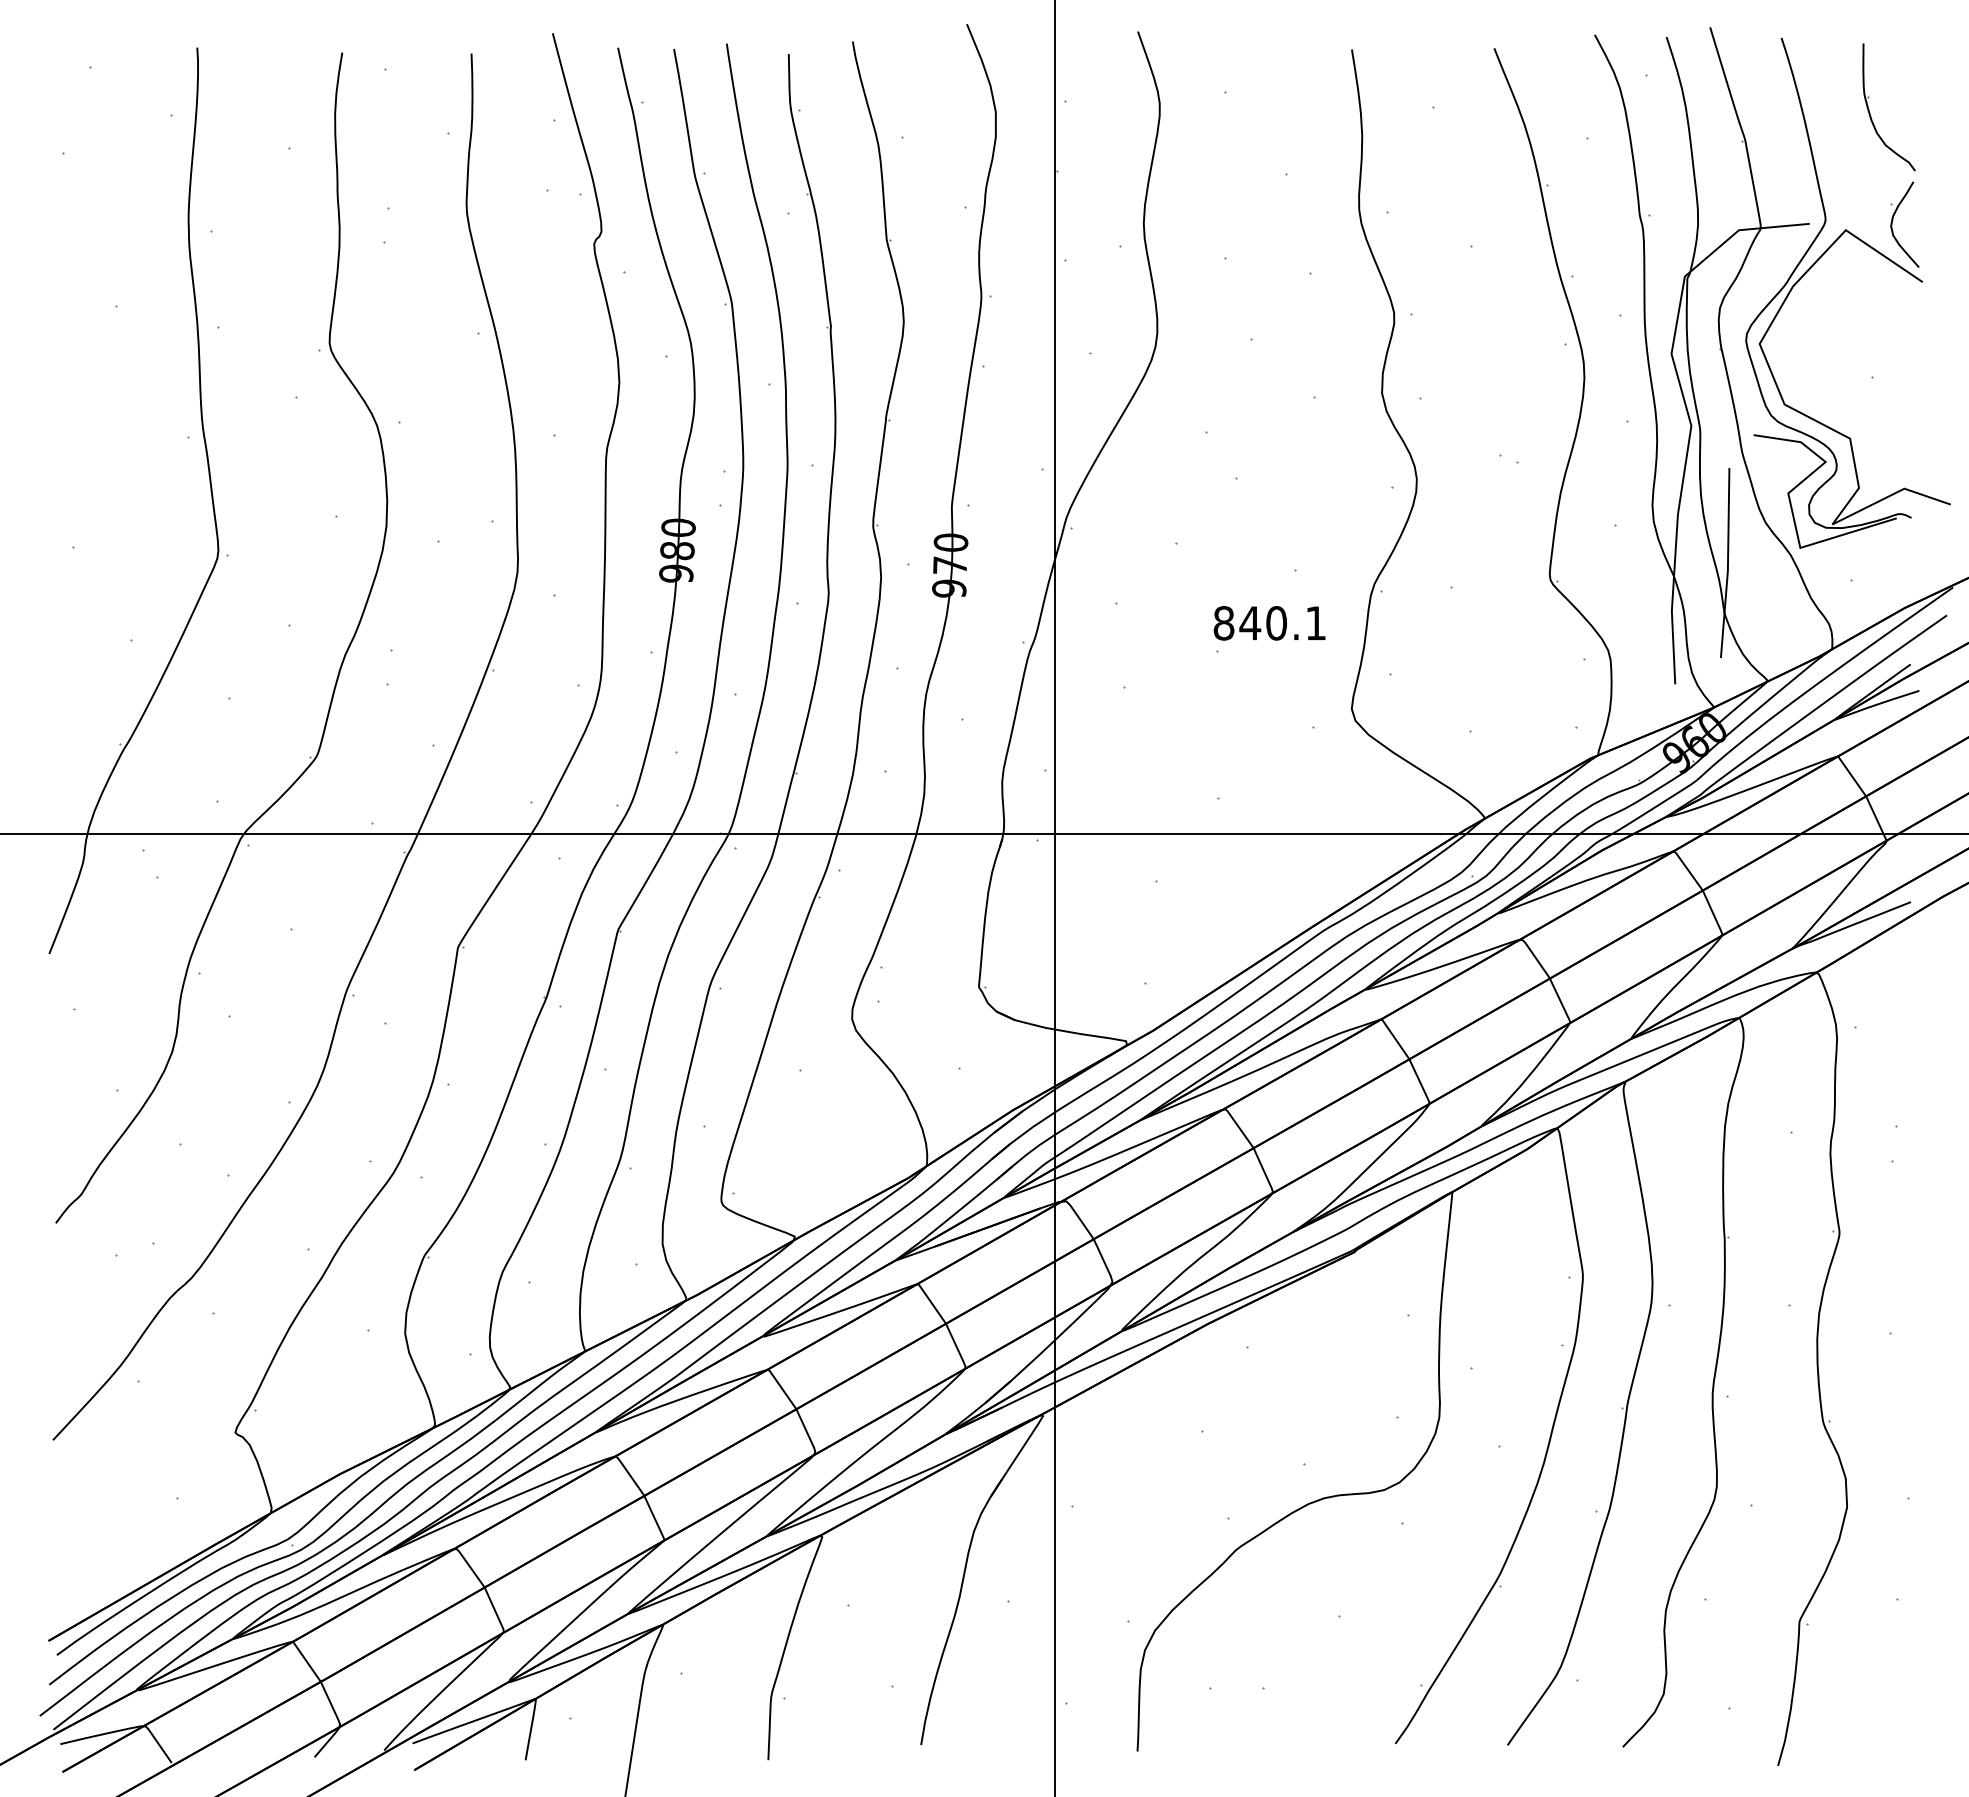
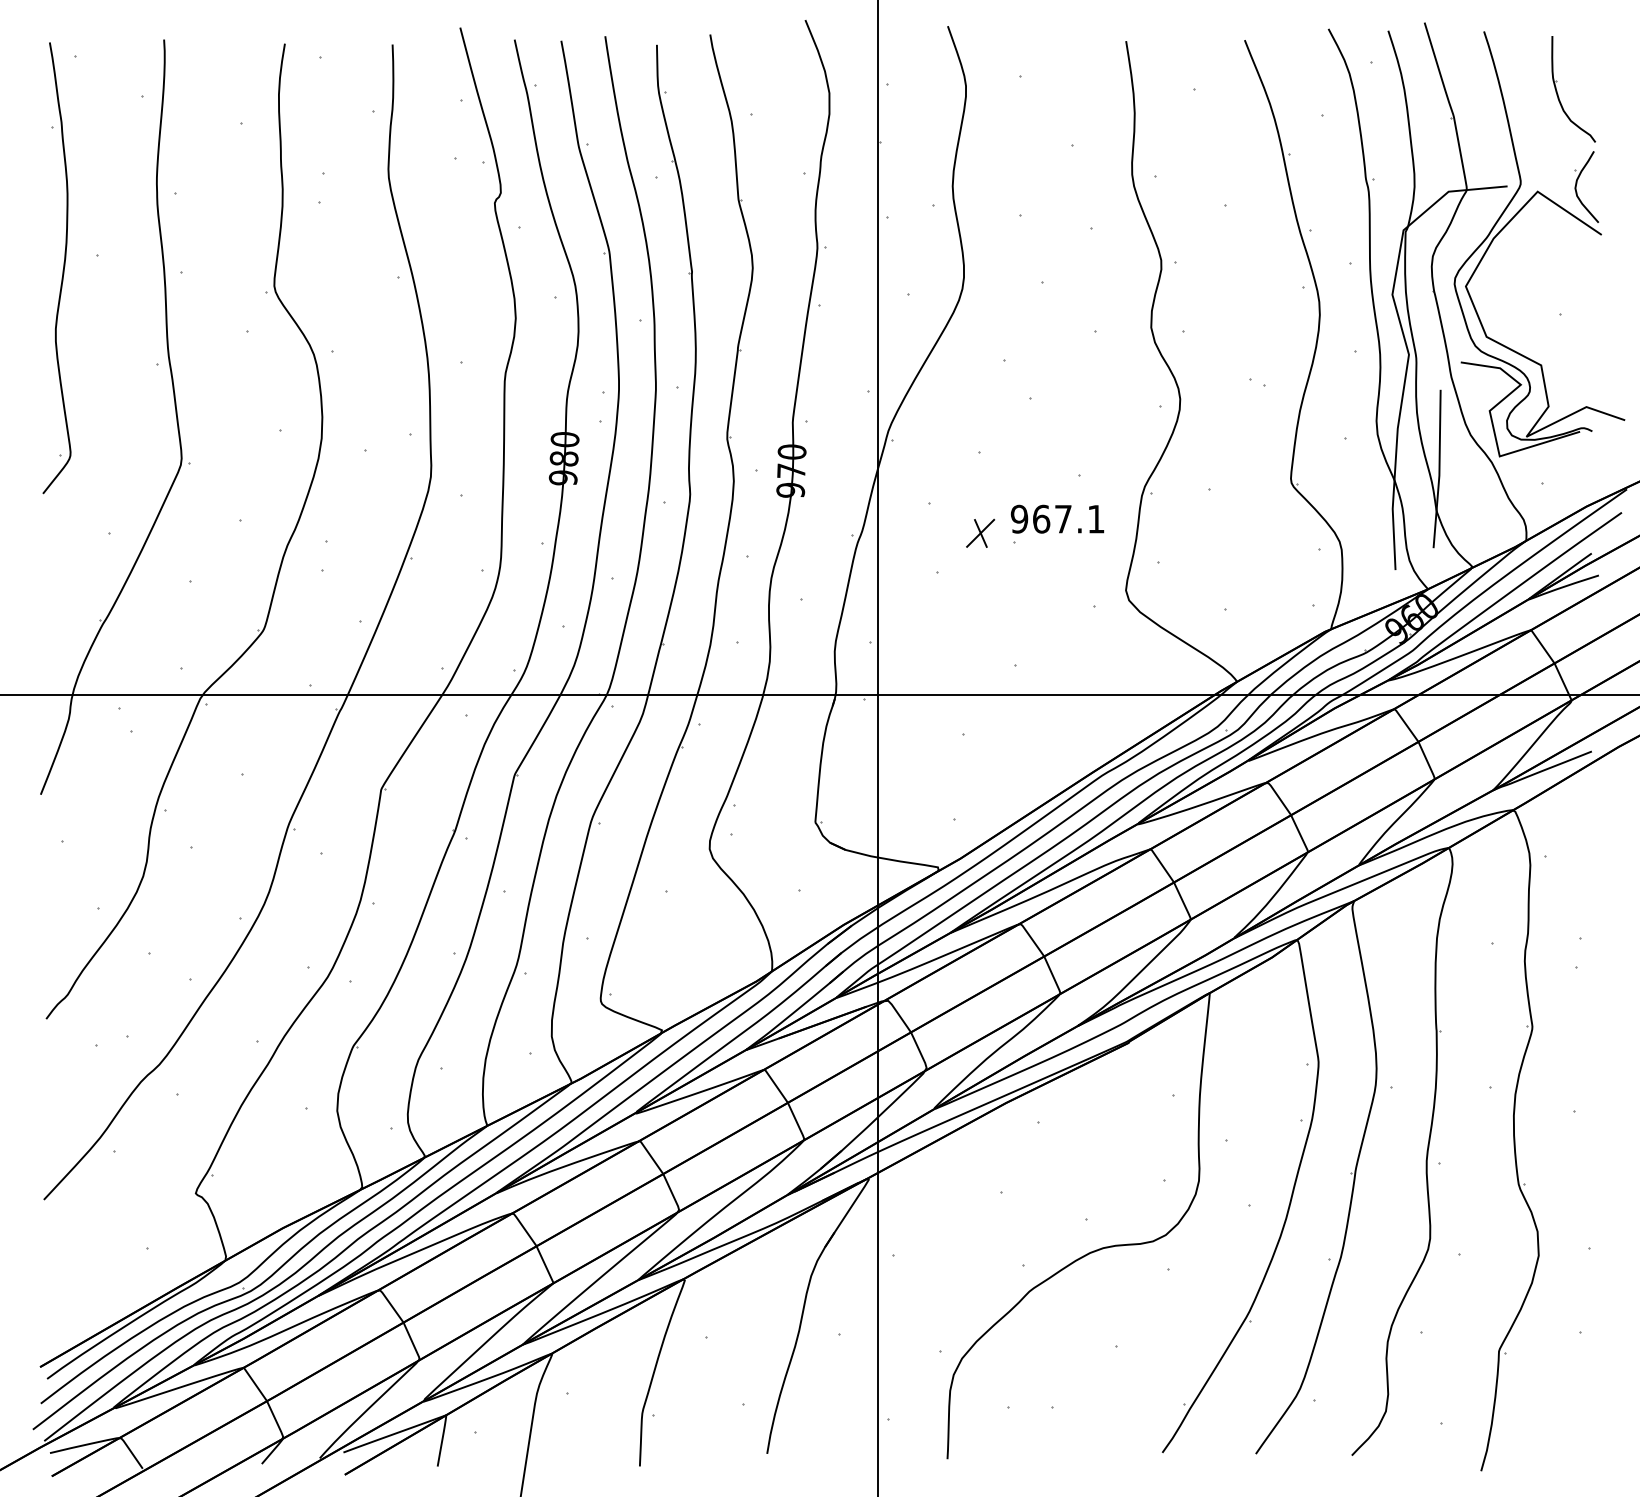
curve: (75, 325) -> (62, 271), added
text: (1250, 623) -> (1041, 519), 840.1 -> 967.1
part: (1177, 640) -> (980, 533), added

